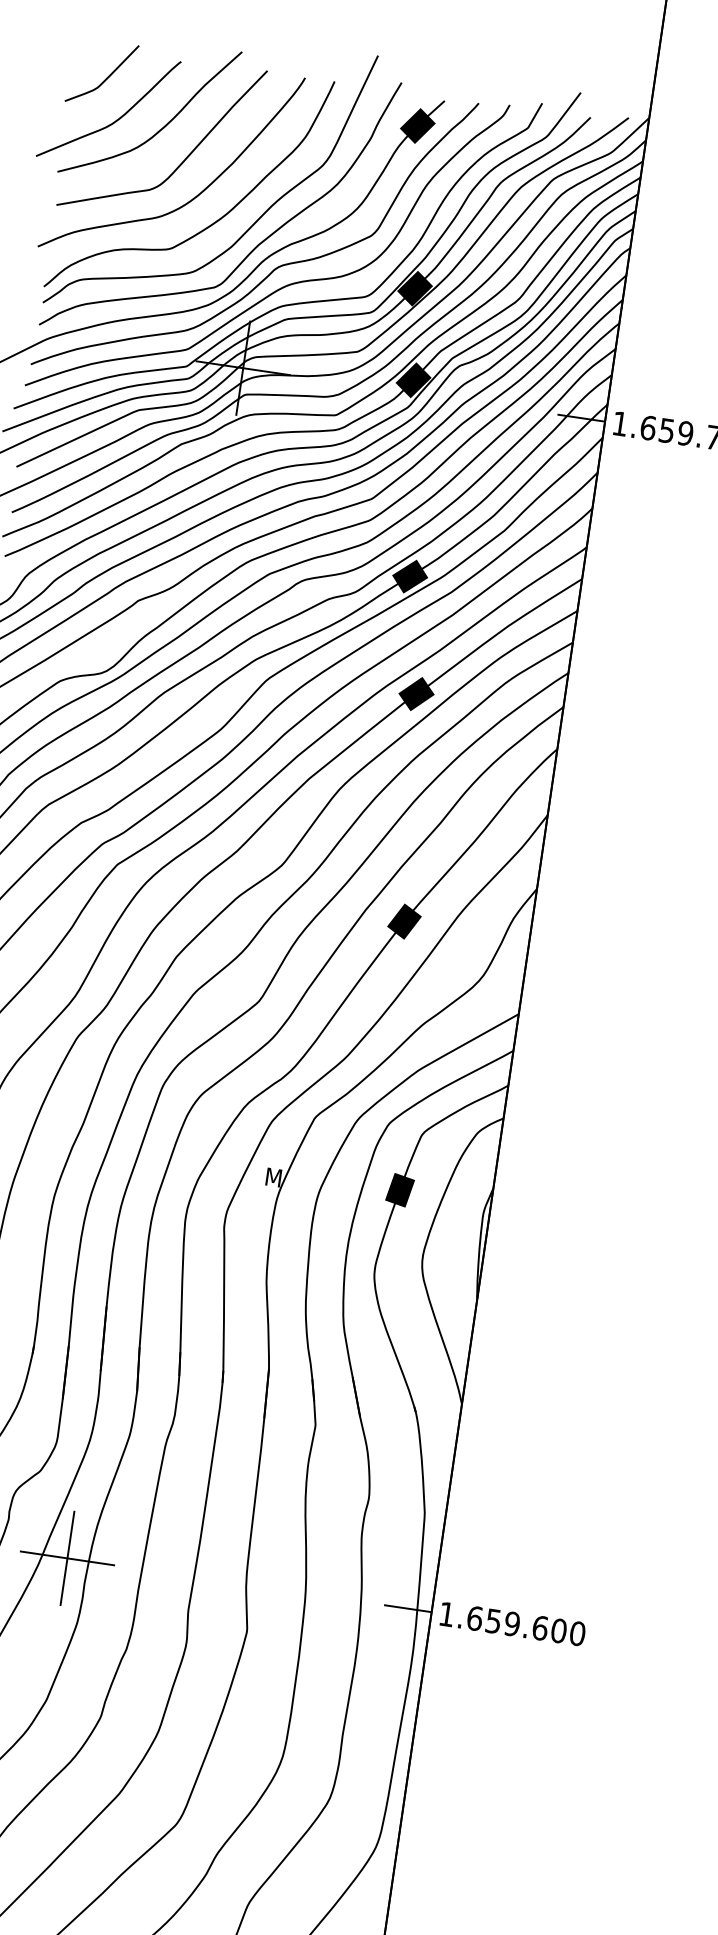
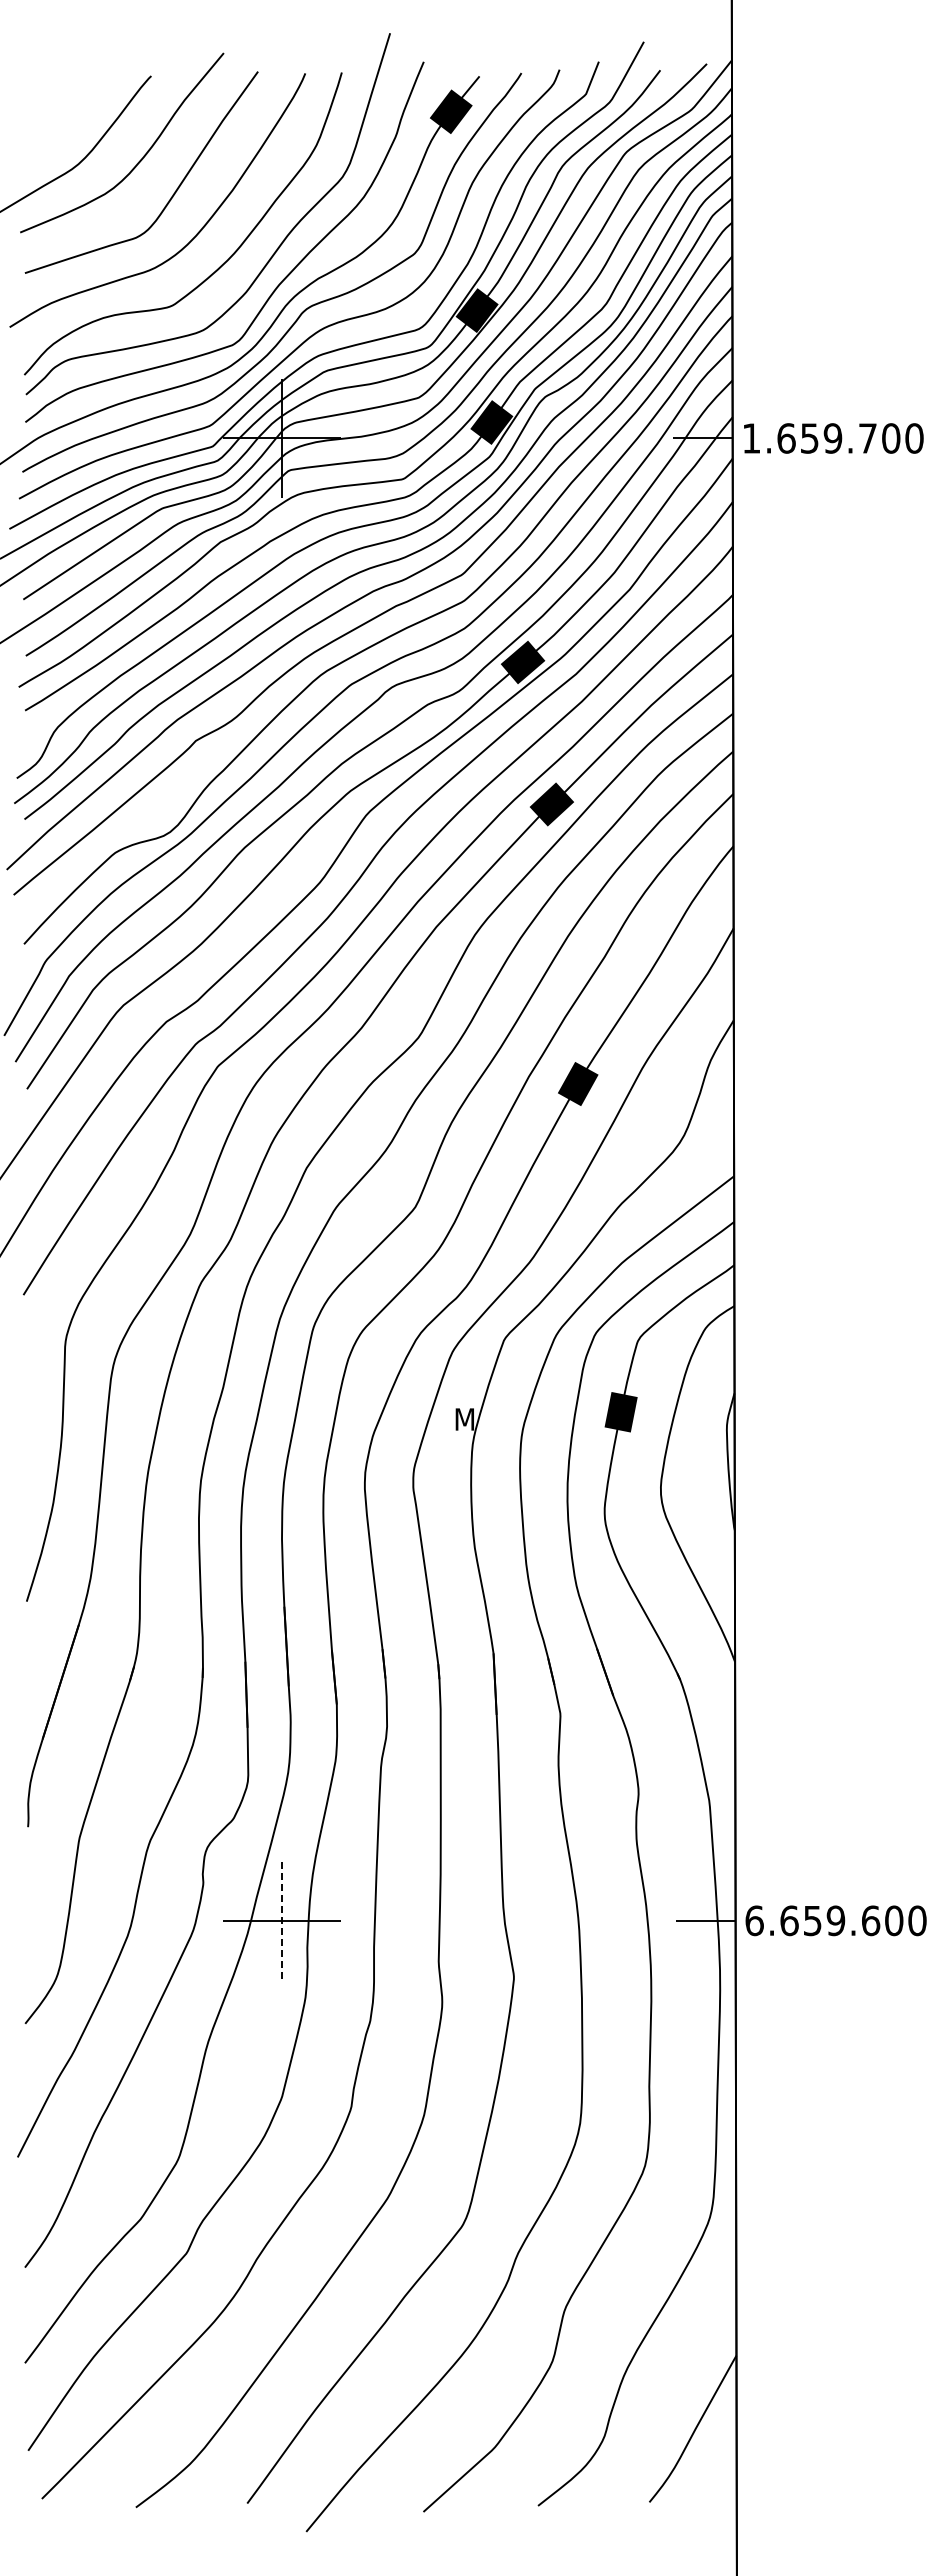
curve: (106, 77) -> (63, 108), removed
line: (67, 1558) -> (282, 1921), solid -> dashed
text: (446, 1614) -> (754, 1920), 1.659.600 -> 6.659.600

